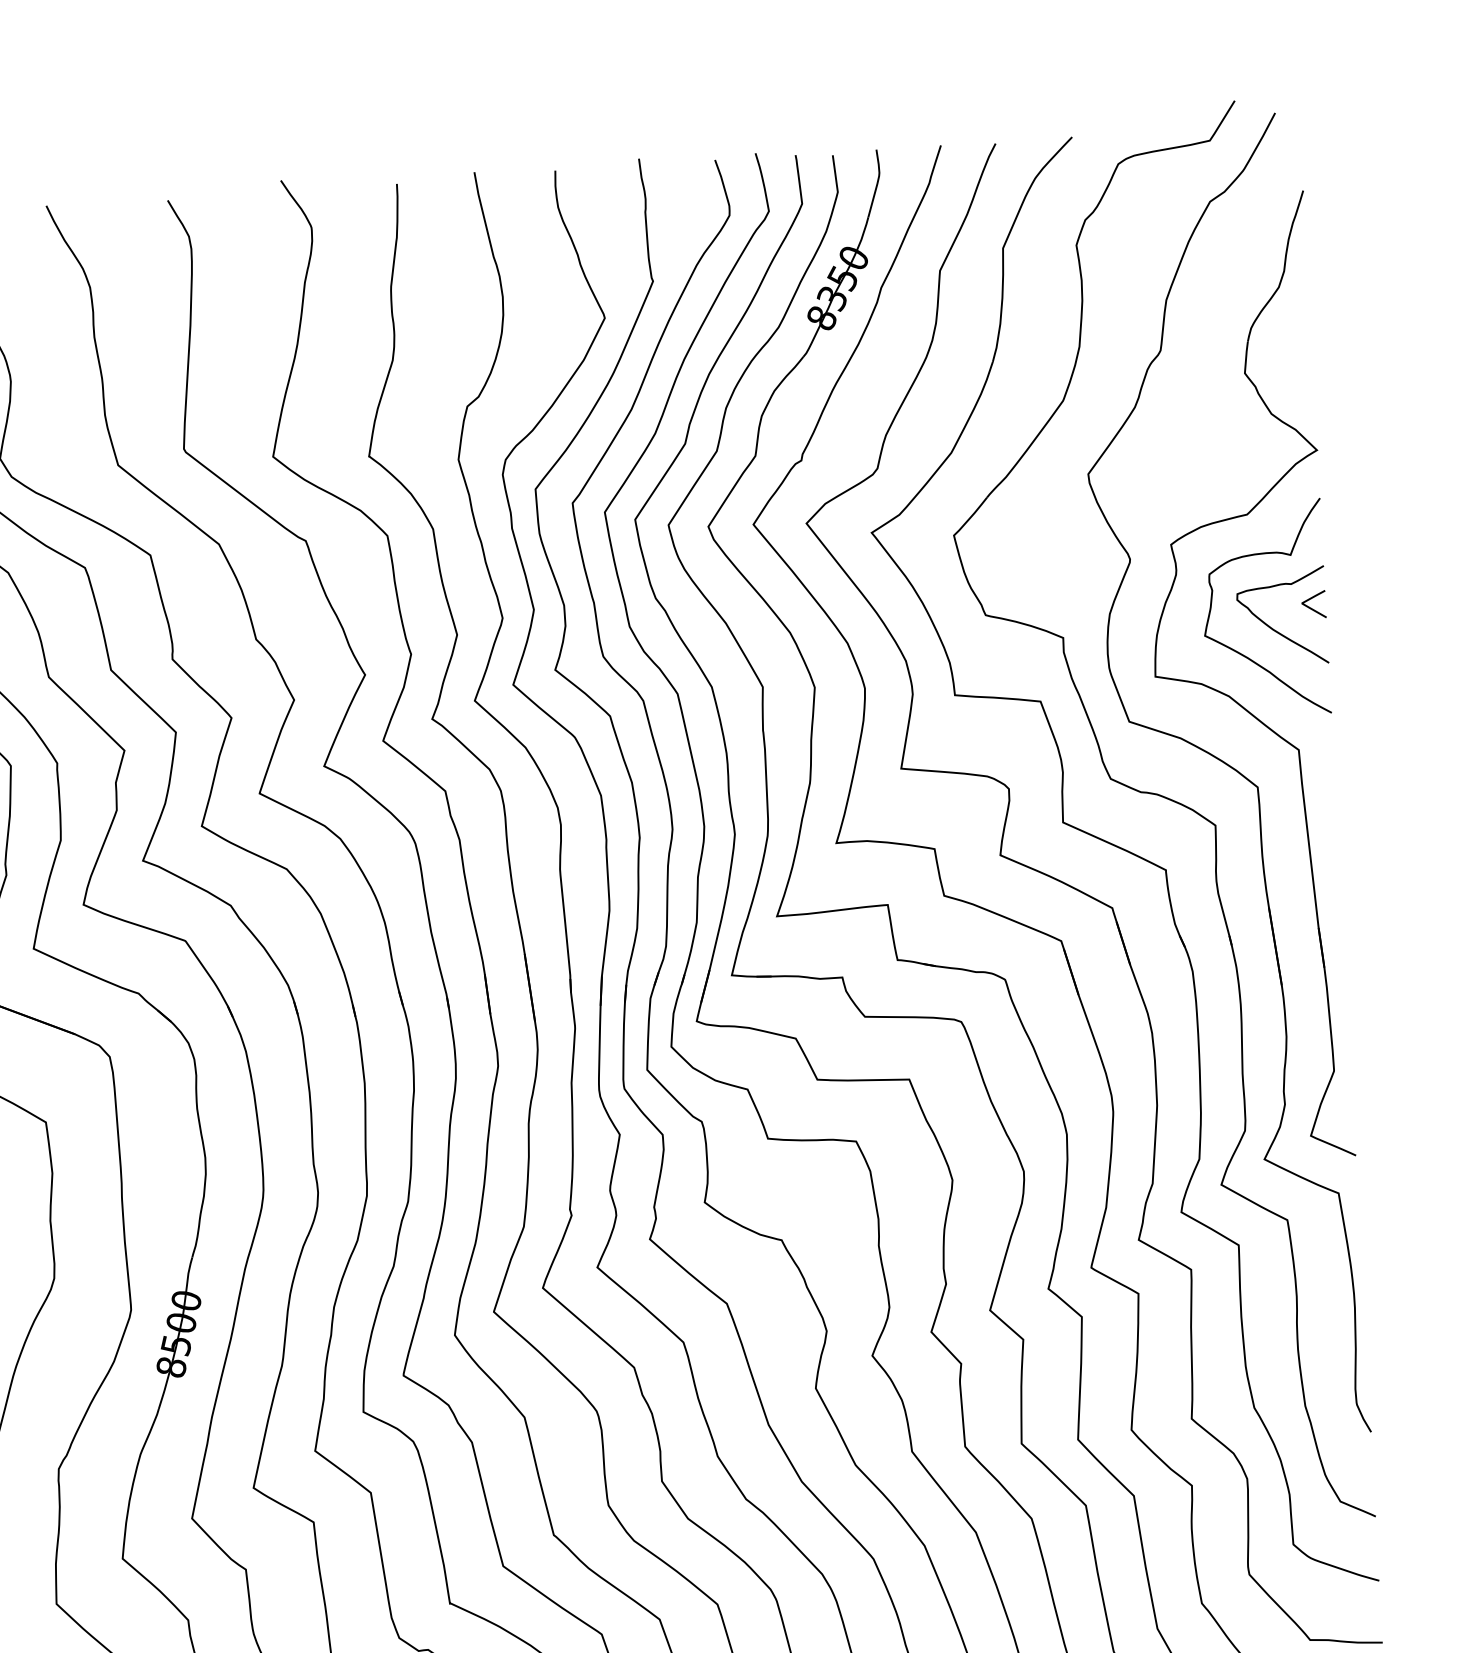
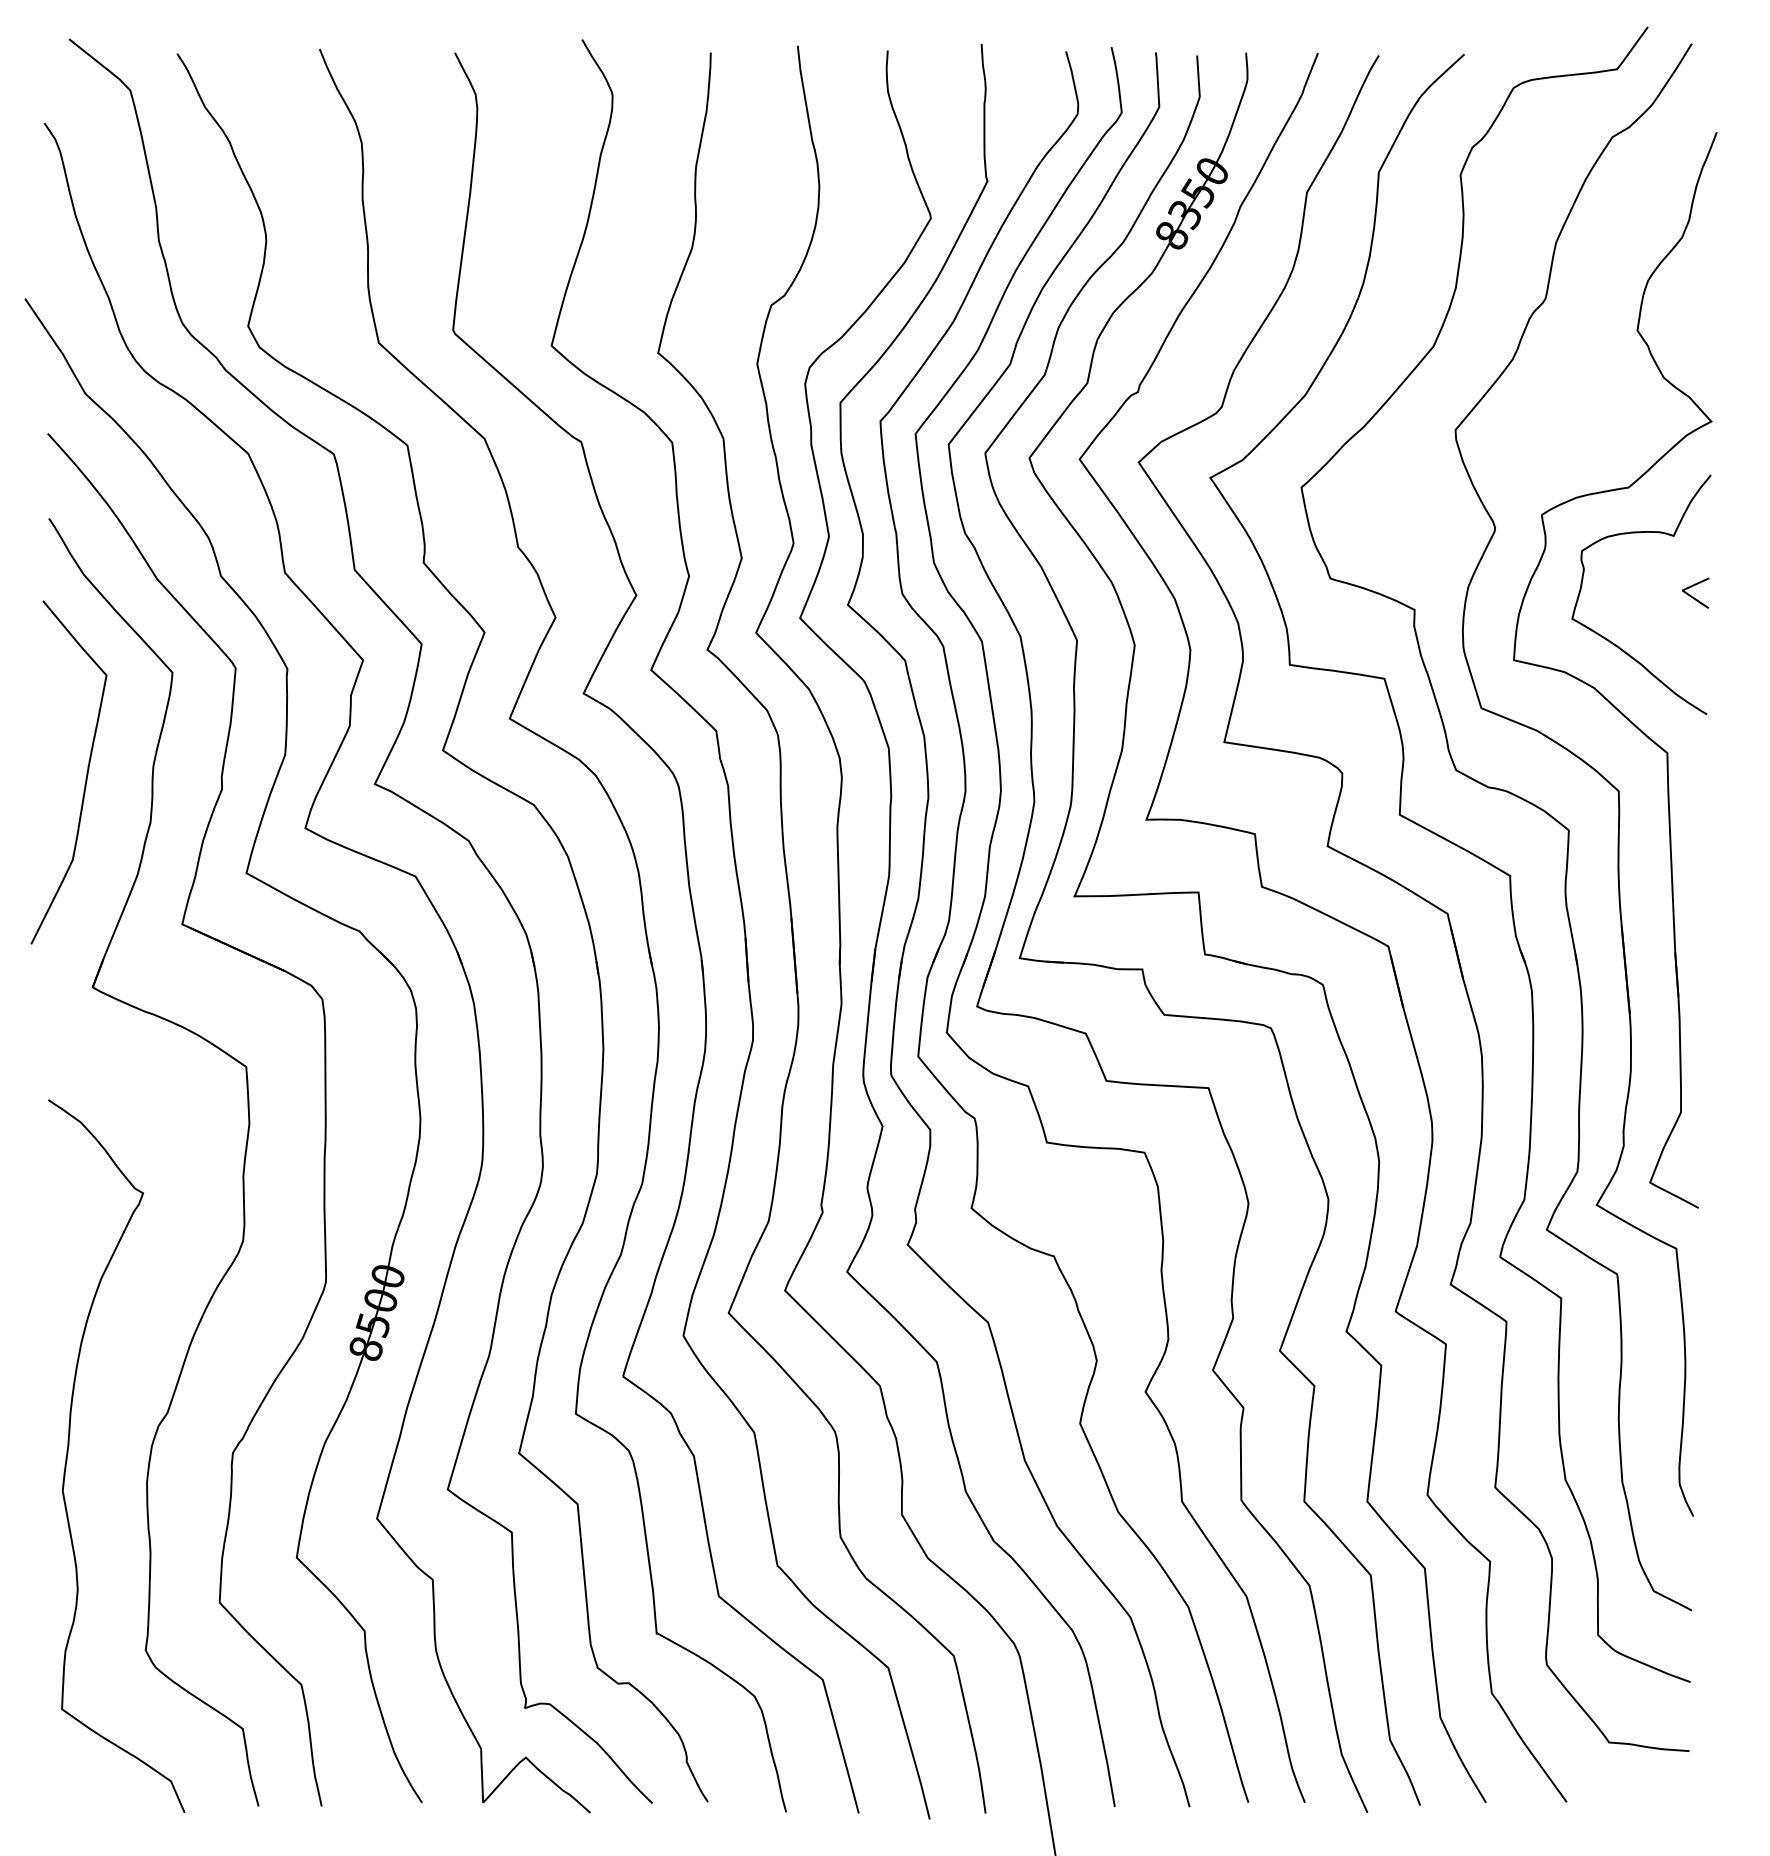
curve: (1274, 629) -> (1650, 617), removed

